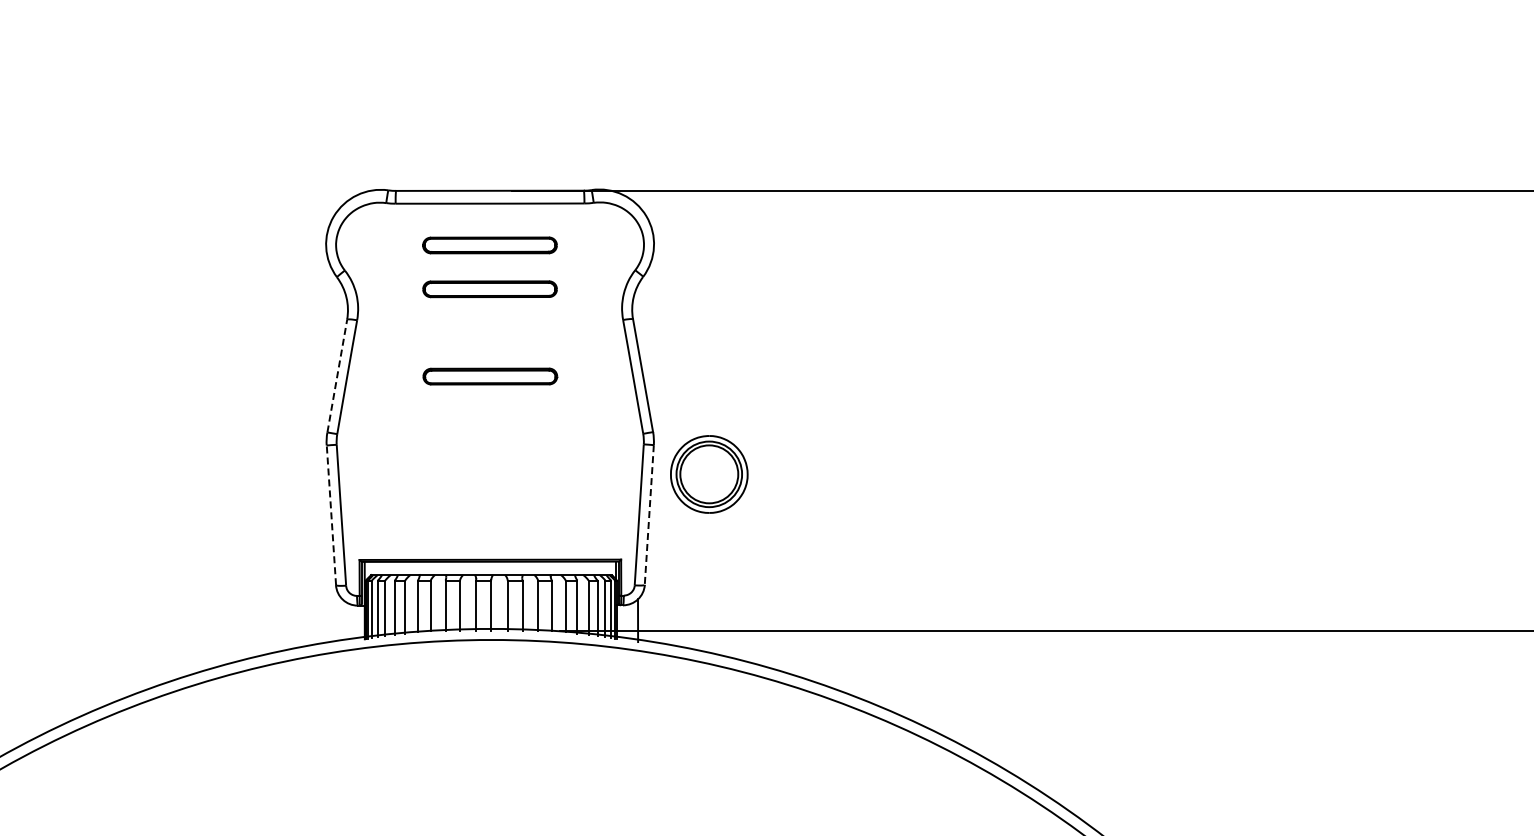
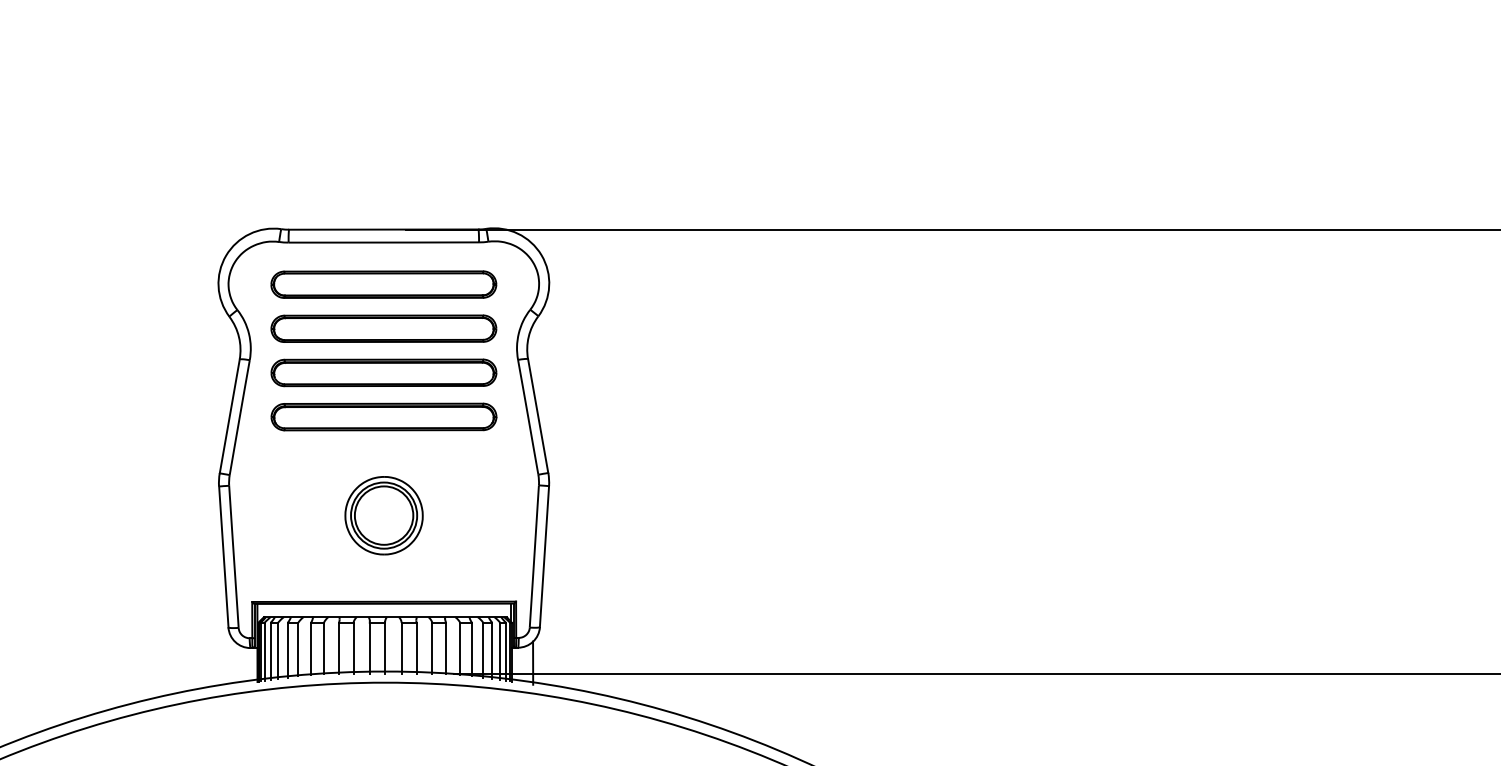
part: (489, 245) -> (383, 284), size x1.67
part: (489, 289) -> (383, 329), size x1.67
part: (489, 332) -> (383, 372), added
line: (337, 375) -> (229, 415), dashed -> solid
part: (490, 376) -> (384, 416), size x1.67
part: (709, 474) -> (384, 515), moved
line: (331, 514) -> (223, 556), dashed -> solid
line: (649, 515) -> (544, 557), dashed -> solid

